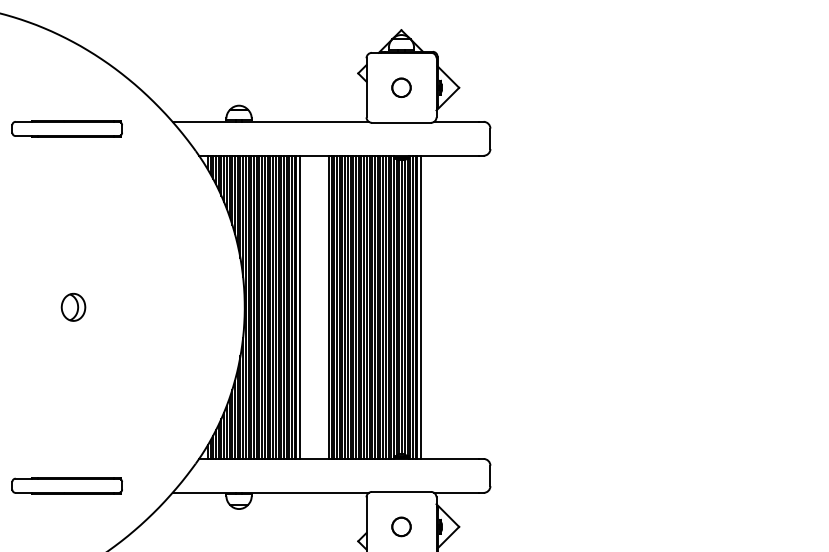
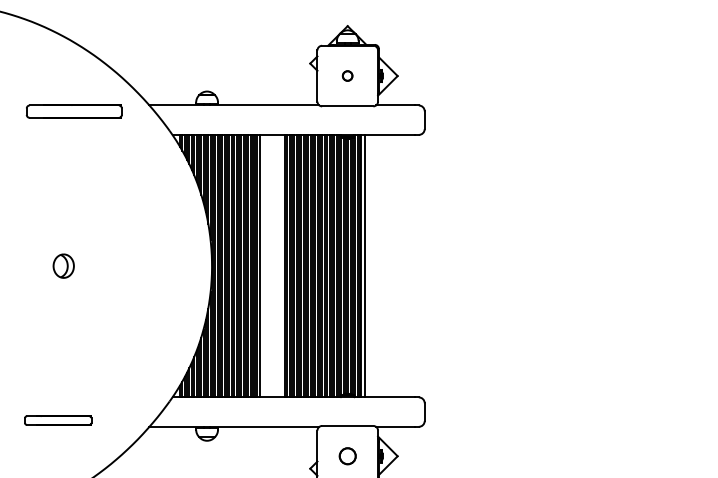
circle: (401, 87) -> (347, 75), size x0.6
part: (66, 128) -> (73, 111), moved
part: (66, 485) -> (57, 420), size x0.7

